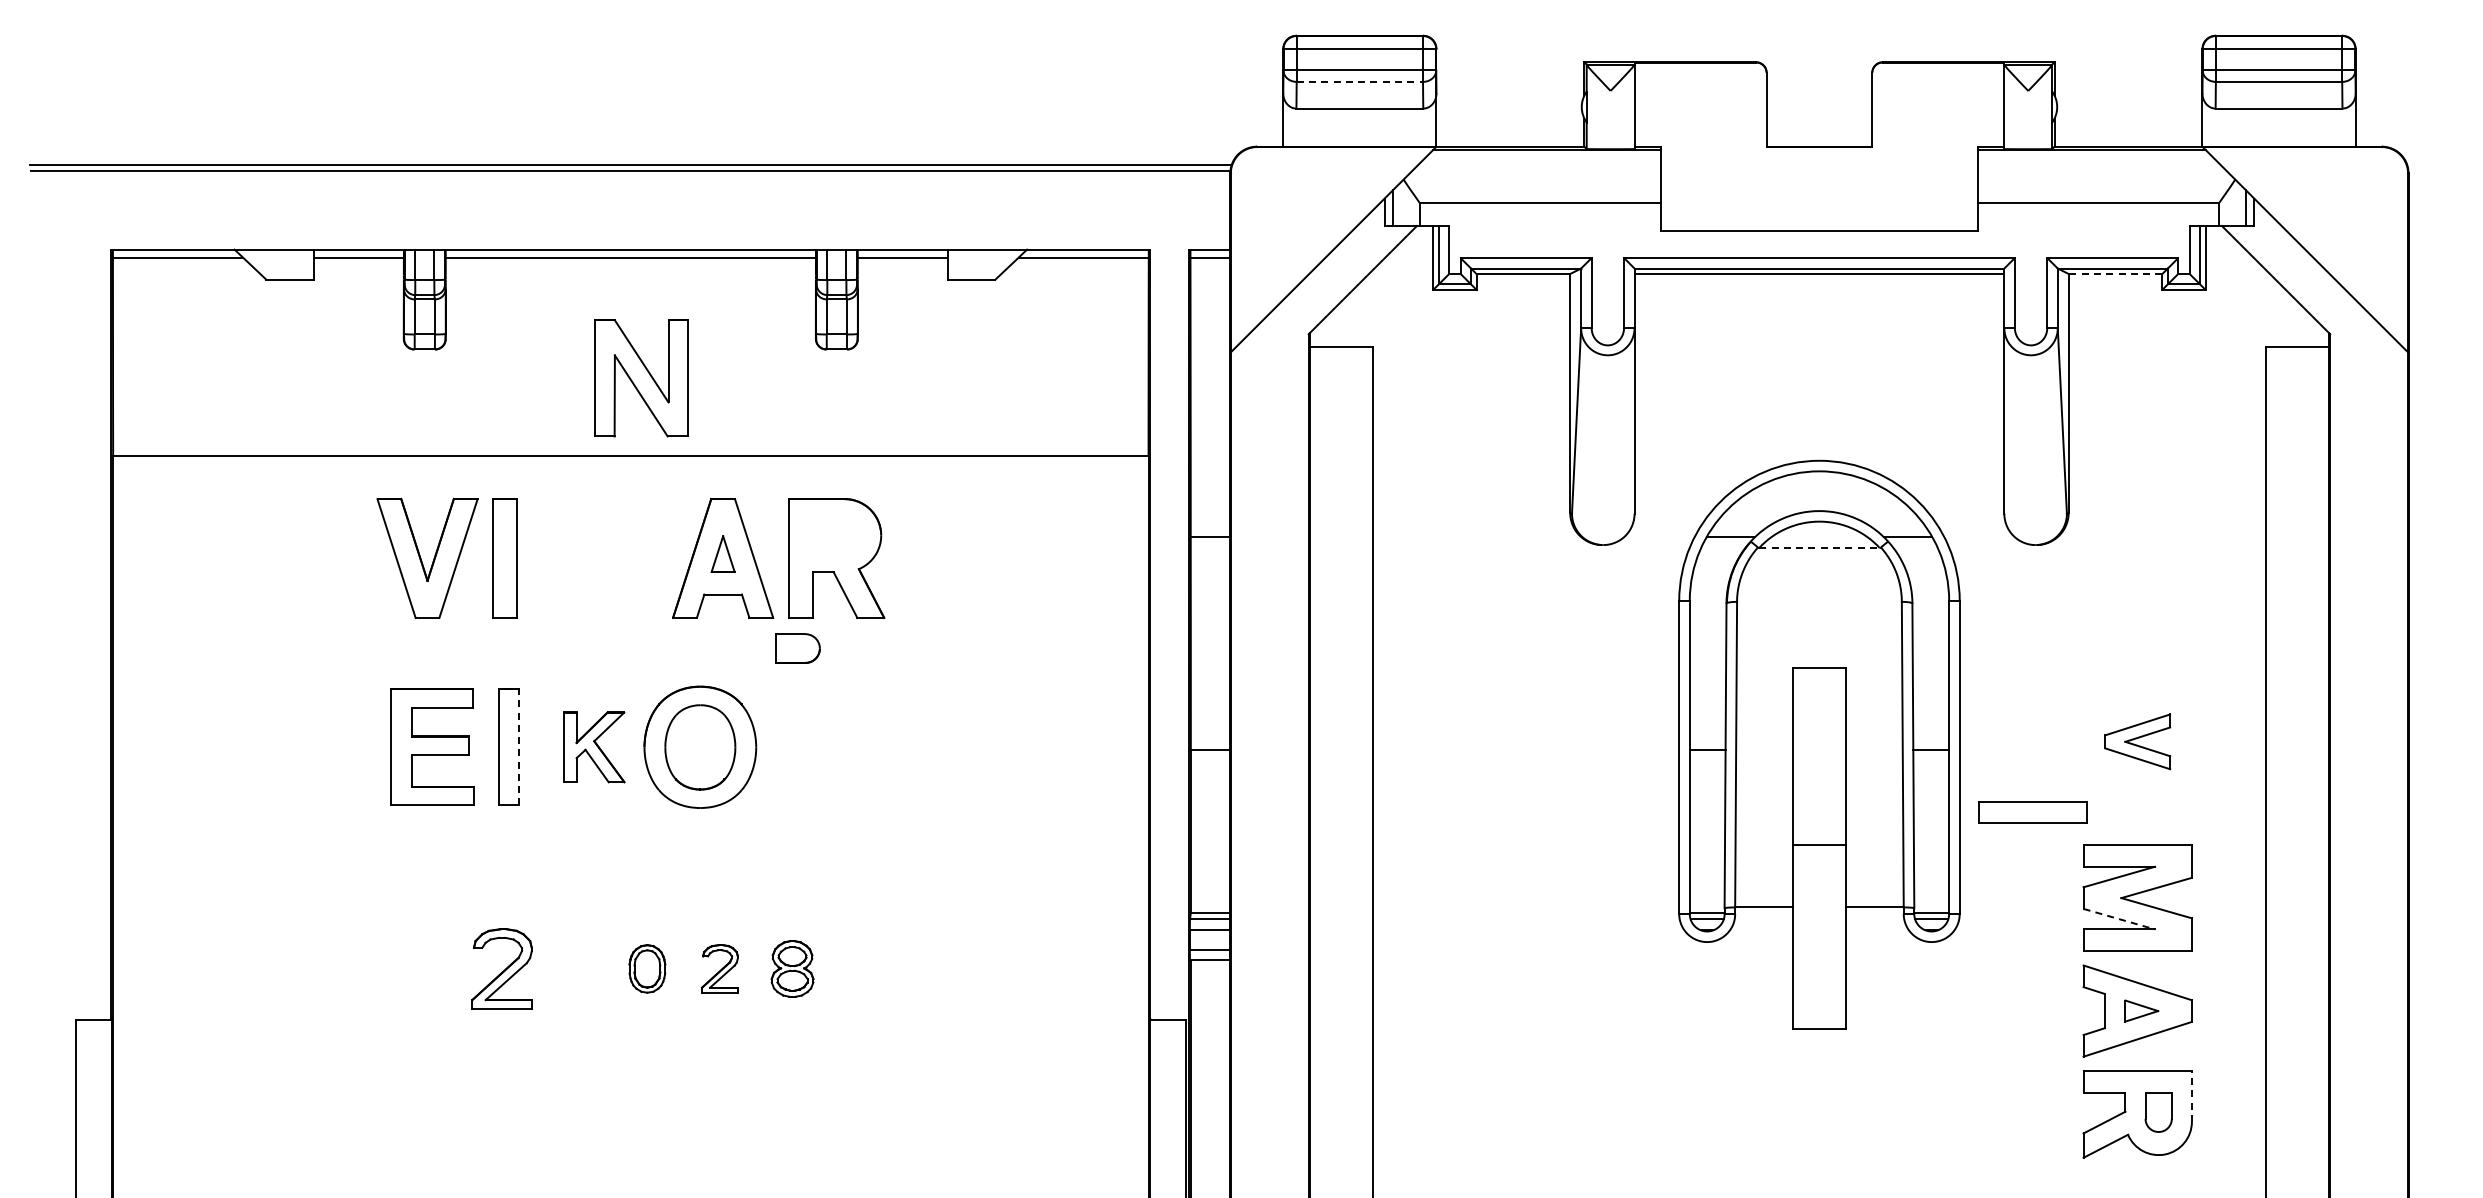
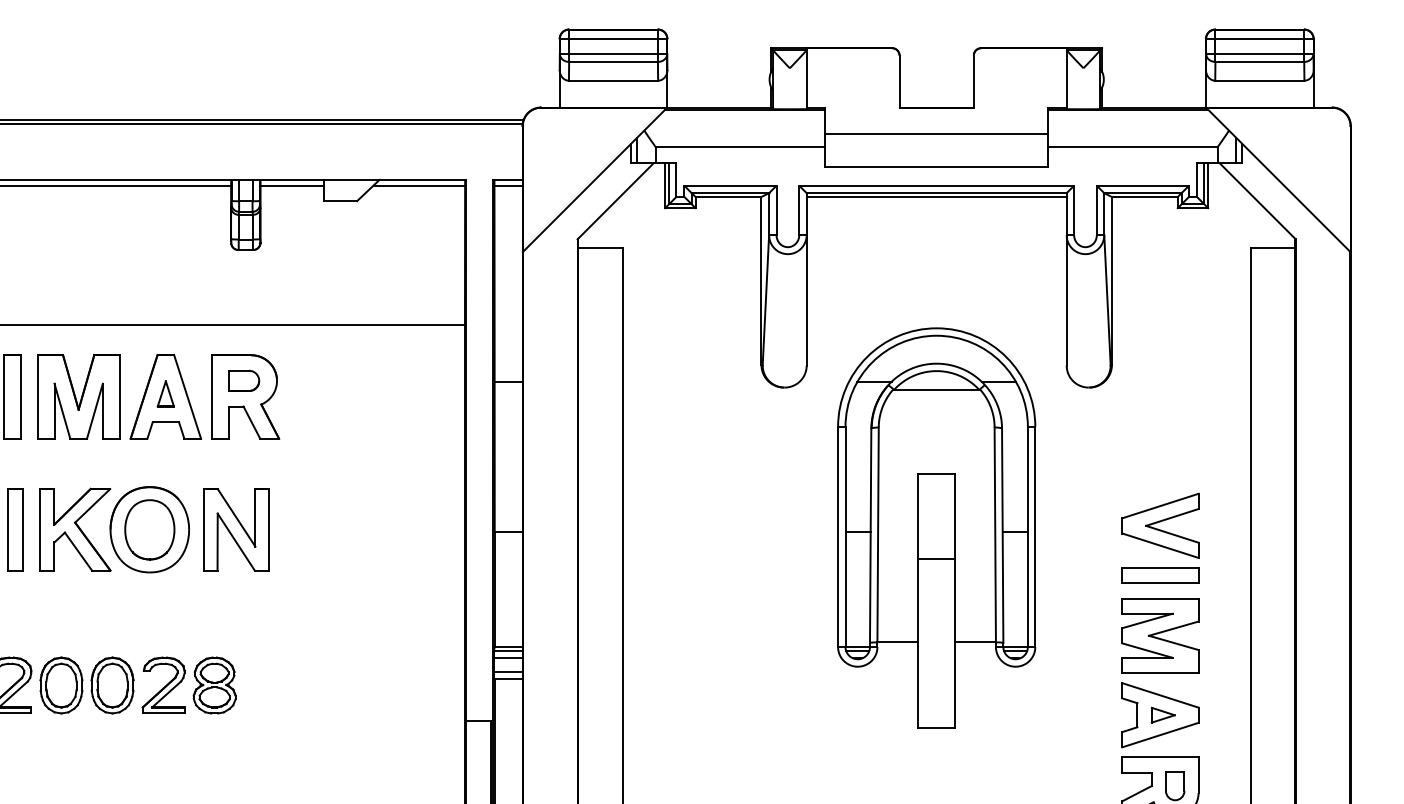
line: (1360, 81) -> (614, 61), dashed -> solid
line: (1819, 183) -> (936, 133), added
line: (2115, 273) -> (1144, 196), dashed -> solid
part: (641, 378) -> (236, 529), moved
line: (1819, 547) -> (936, 389), dashed -> solid
part: (598, 558) -> (78, 397), added
part: (797, 648) -> (243, 380), moved
part: (2137, 741) -> (1160, 525), size x1.67
line: (519, 746) -> (22, 529), dashed -> solid
part: (594, 747) -> (75, 529), size x1.67
part: (2032, 812) -> (1160, 575), moved
line: (1819, 845) -> (936, 559), moved
line: (2119, 919) -> (1147, 650), dashed -> solid
part: (574, 968) -> (61, 685), added
part: (647, 968) -> (112, 685), size x1.67
part: (719, 968) -> (163, 685), size x1.67
part: (792, 968) -> (214, 685), size x1.43
line: (2191, 1096) -> (1198, 775), dashed -> solid

